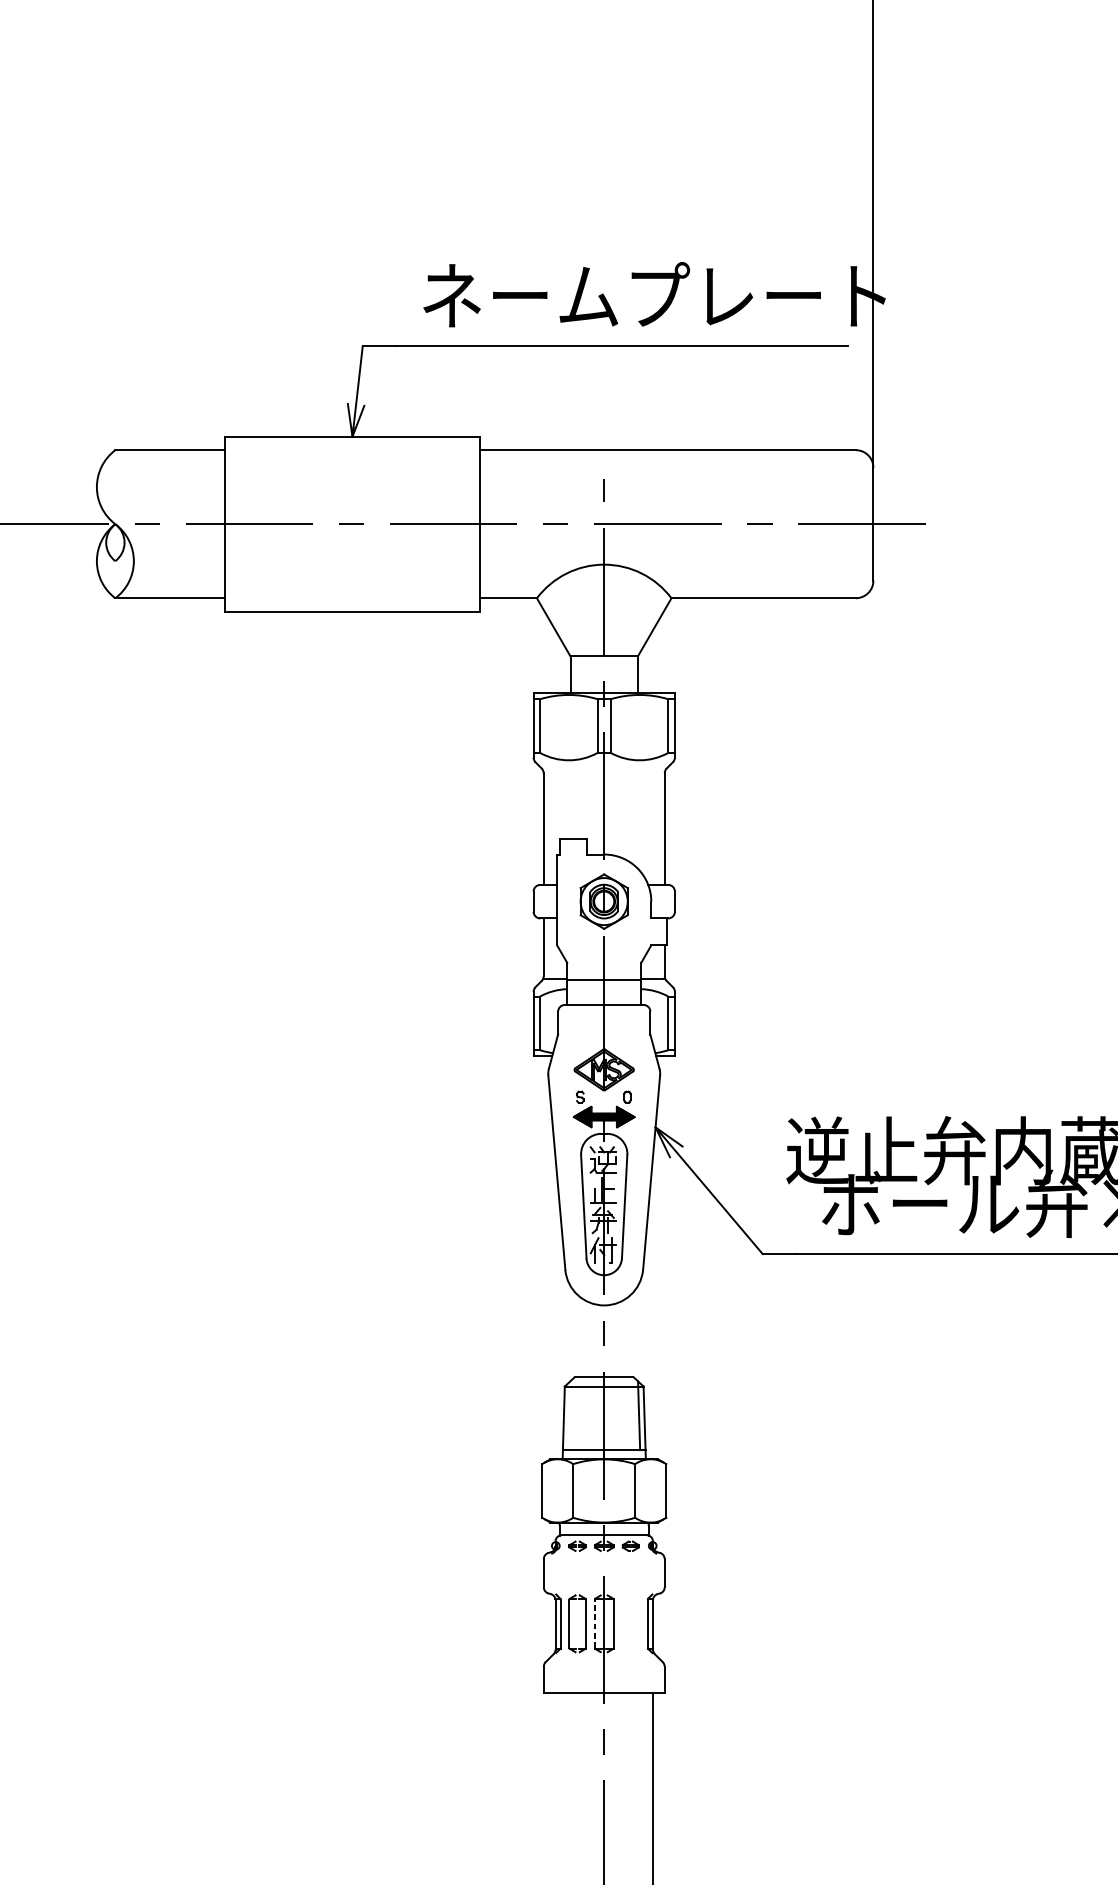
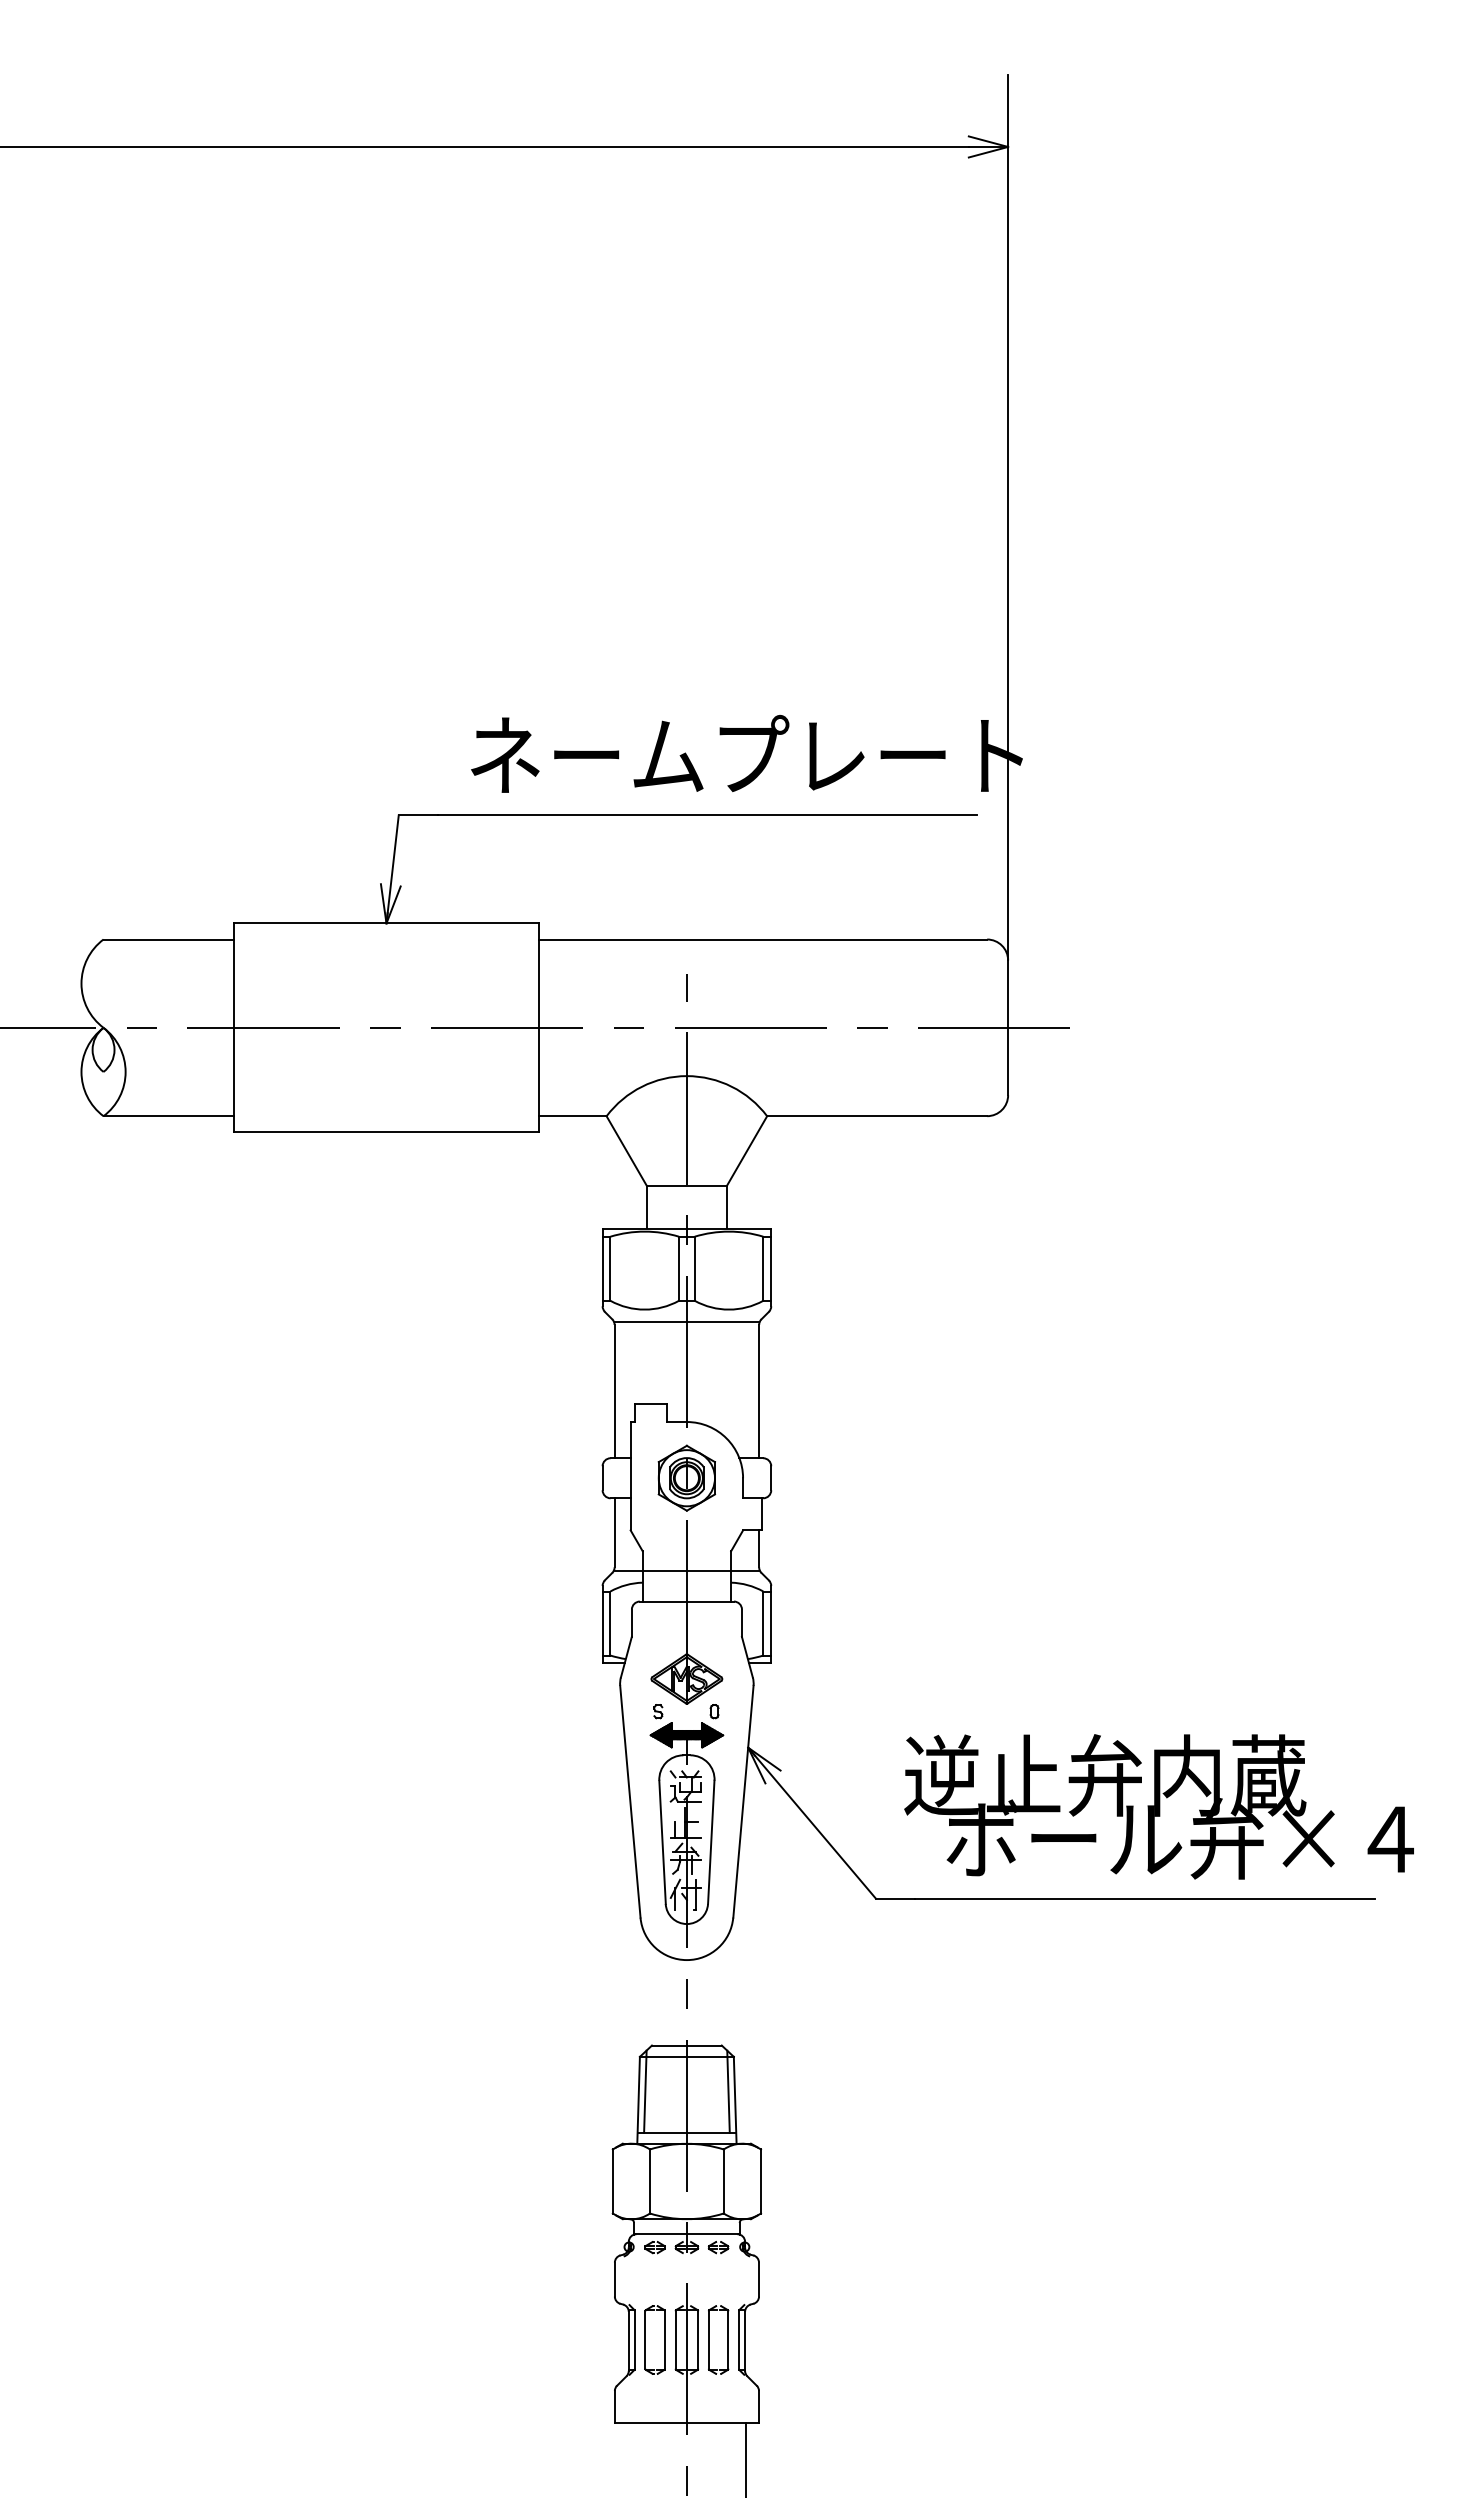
line: (603, 770) -> (686, 1321), added
line: (569, 1415) -> (645, 2091), added
part: (623, 1623) -> (709, 2339), added
line: (594, 1624) -> (675, 2340), dashed -> solid

